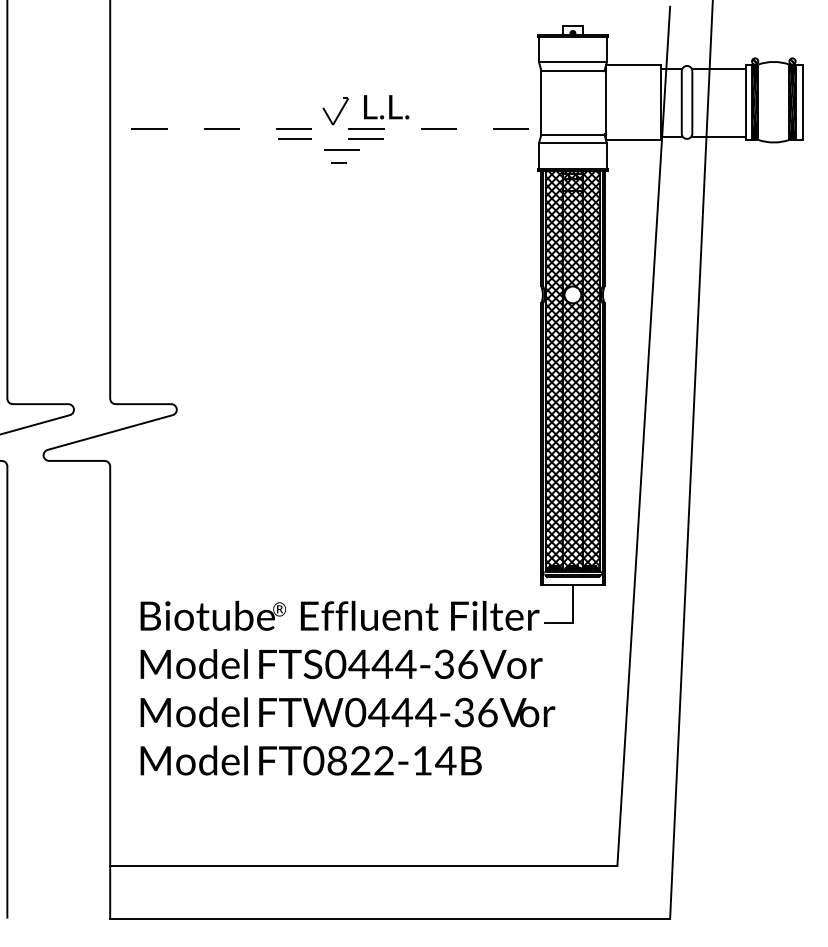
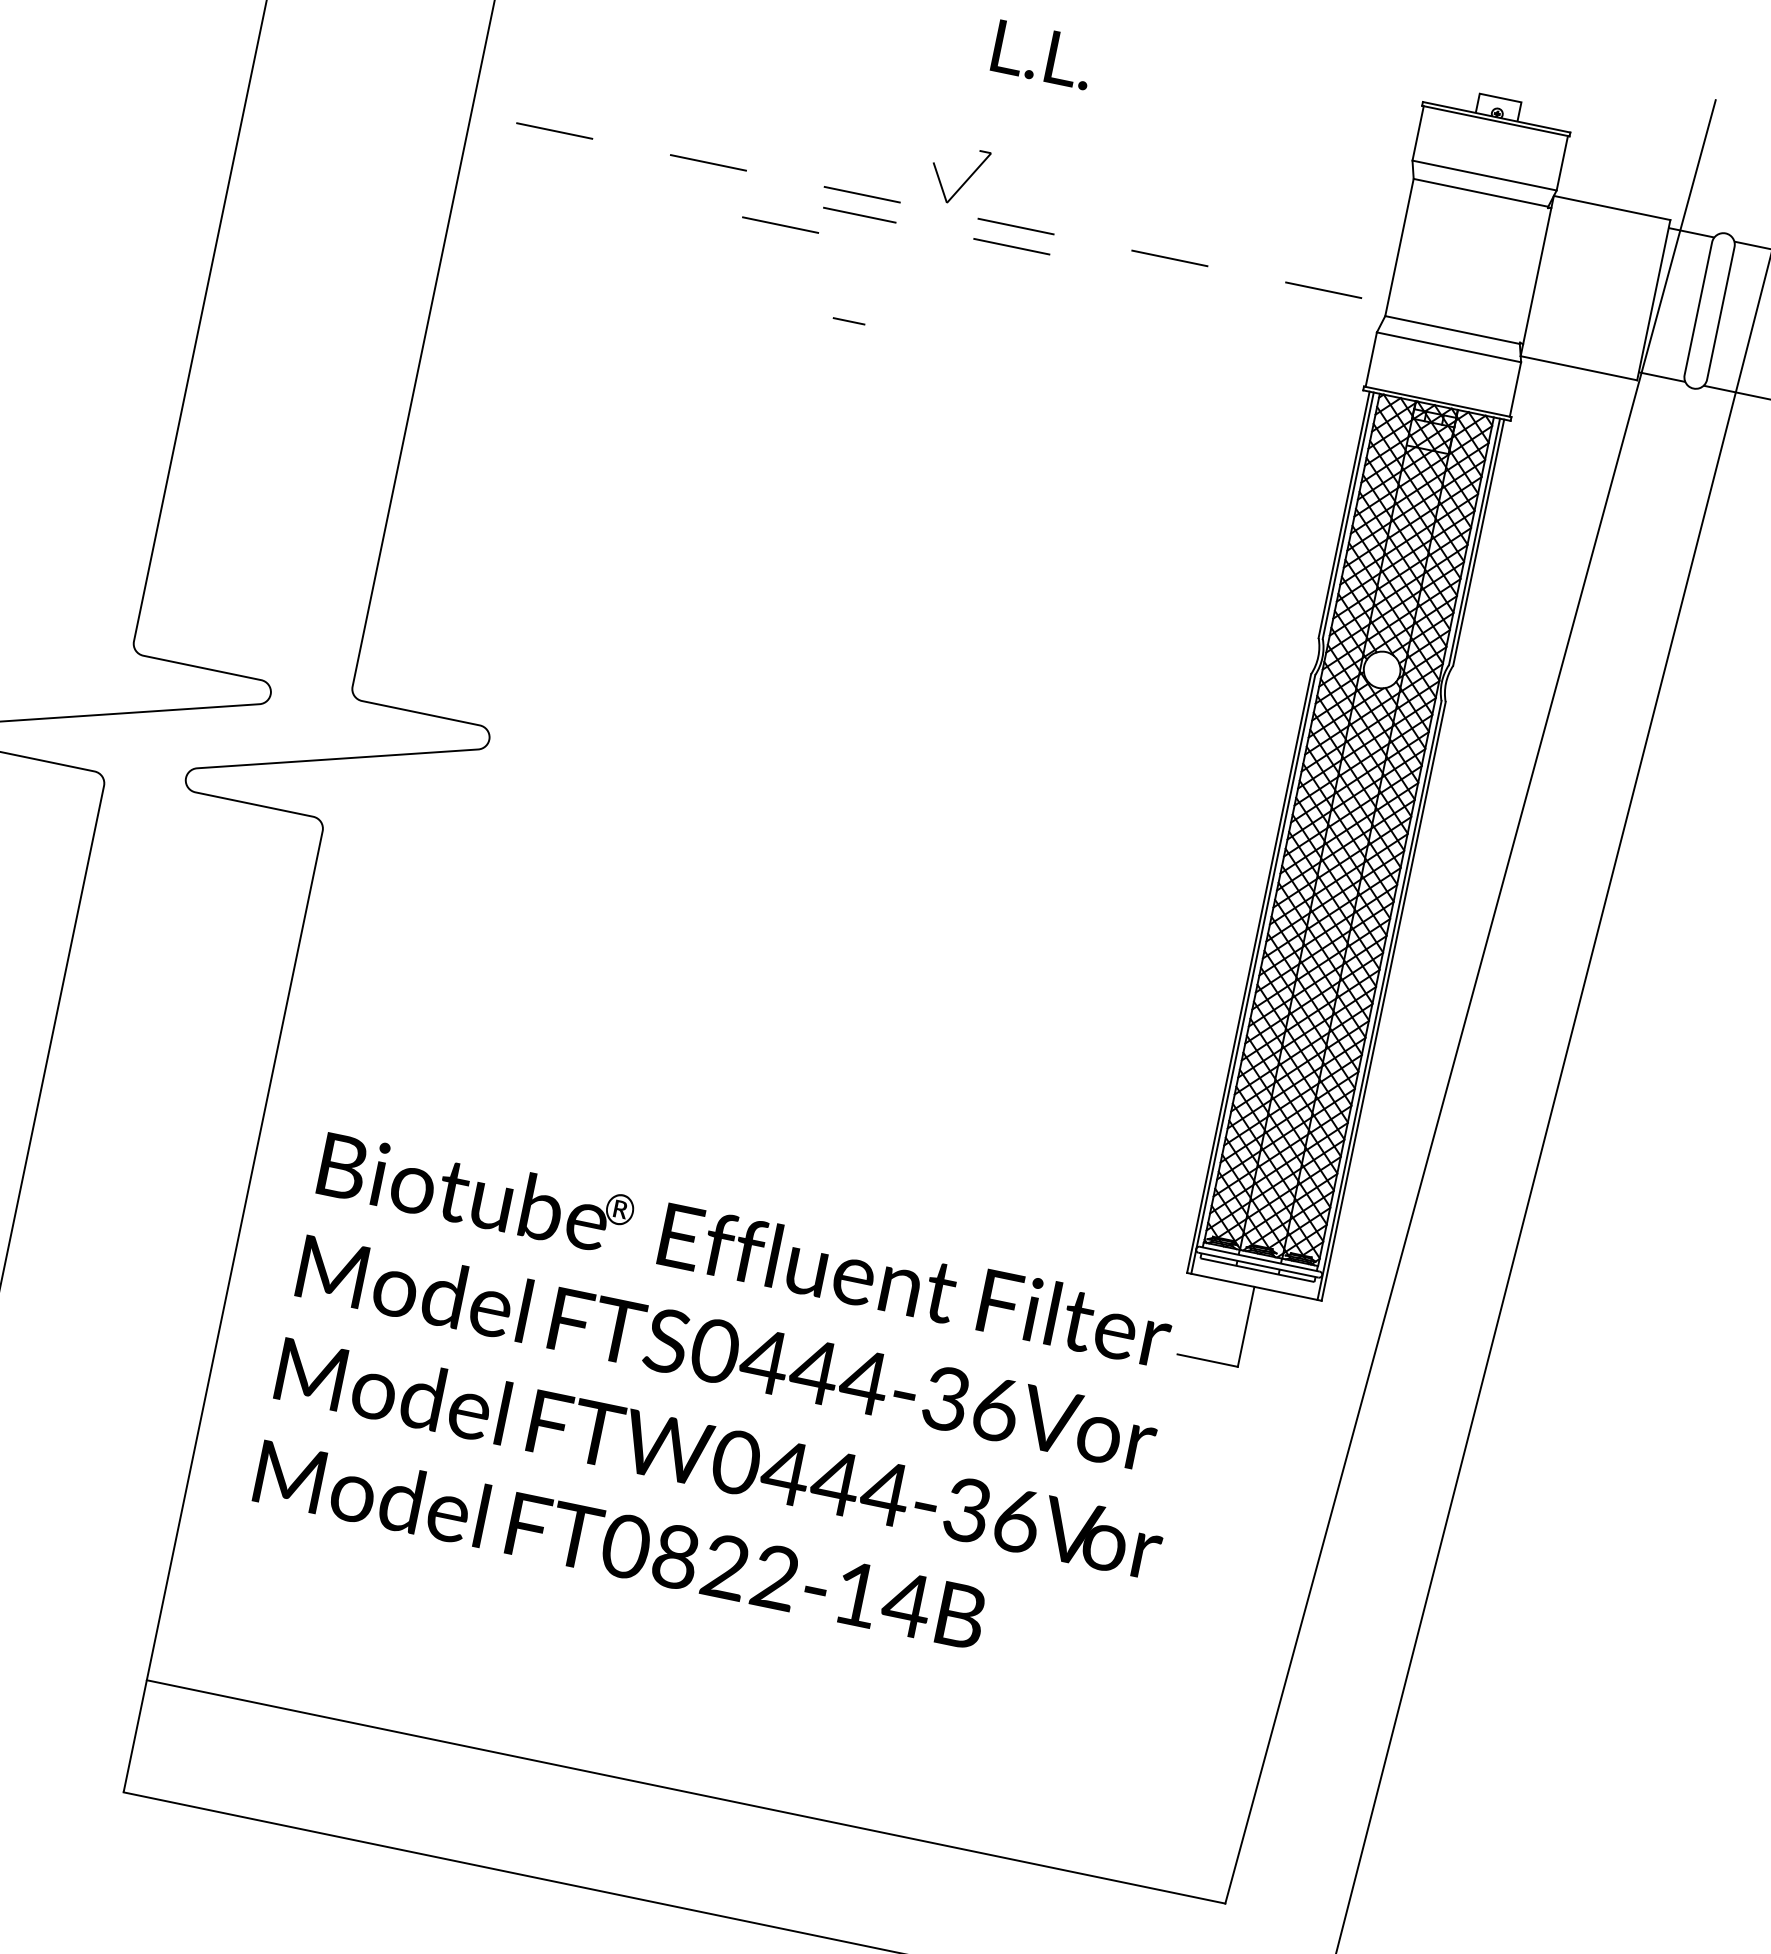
text: (386, 107) -> (1042, 55), moved
line: (341, 149) -> (779, 222), moved
line: (338, 162) -> (848, 319), moved

